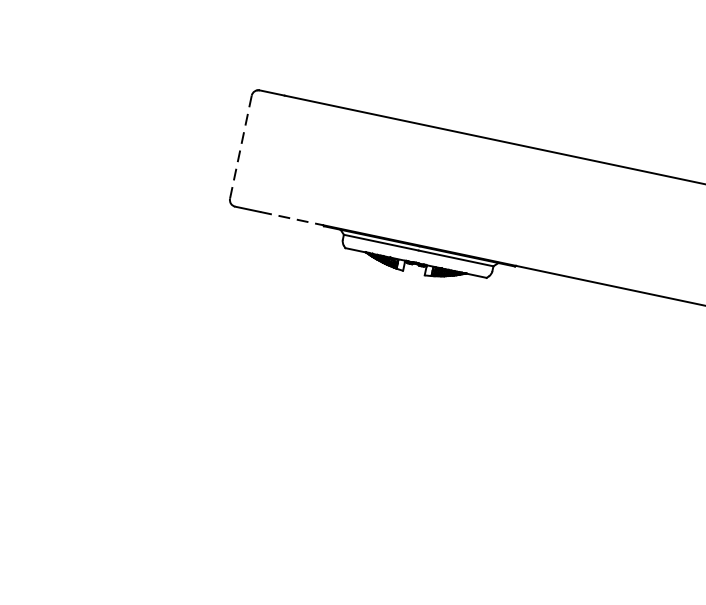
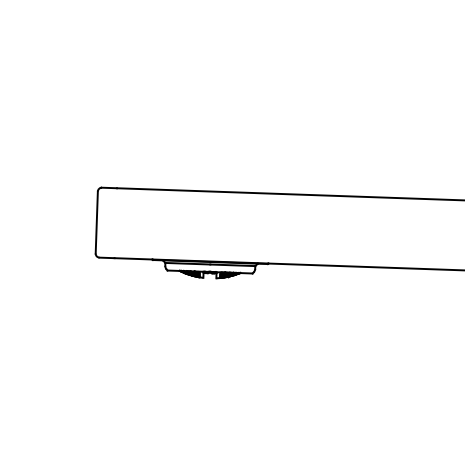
line: (240, 146) -> (96, 222), dashed -> solid
line: (291, 218) -> (133, 258), dashed -> solid

